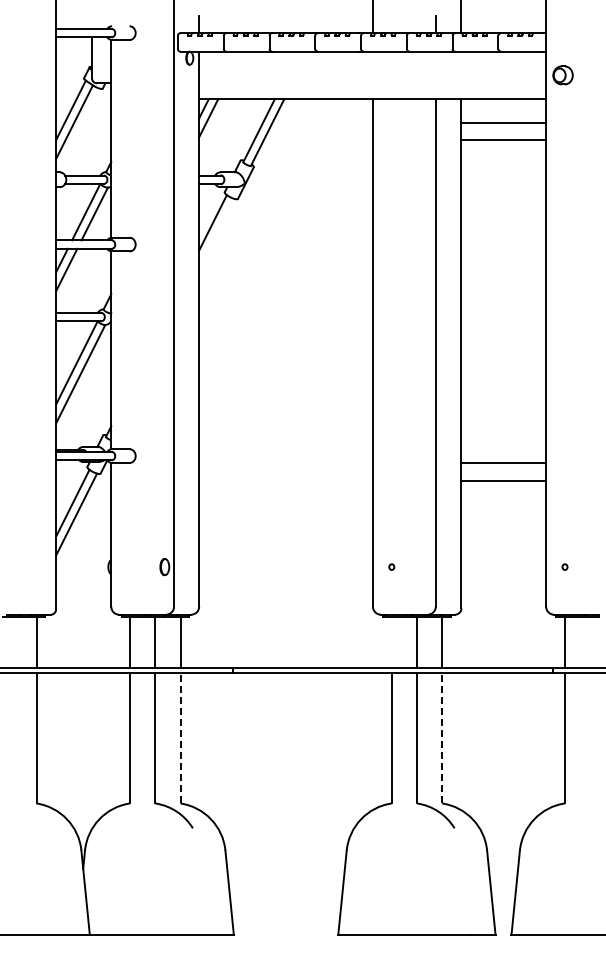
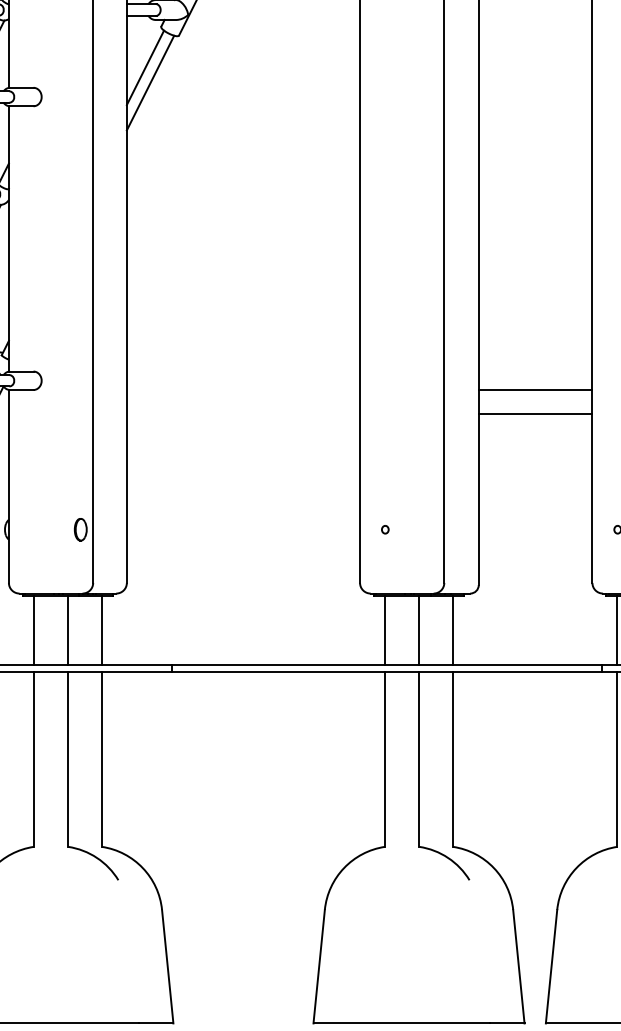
line: (216, 233) -> (150, 82), added
line: (391, 641) -> (384, 629), added
line: (180, 737) -> (101, 758), dashed -> solid
line: (442, 737) -> (453, 758), dashed -> solid

